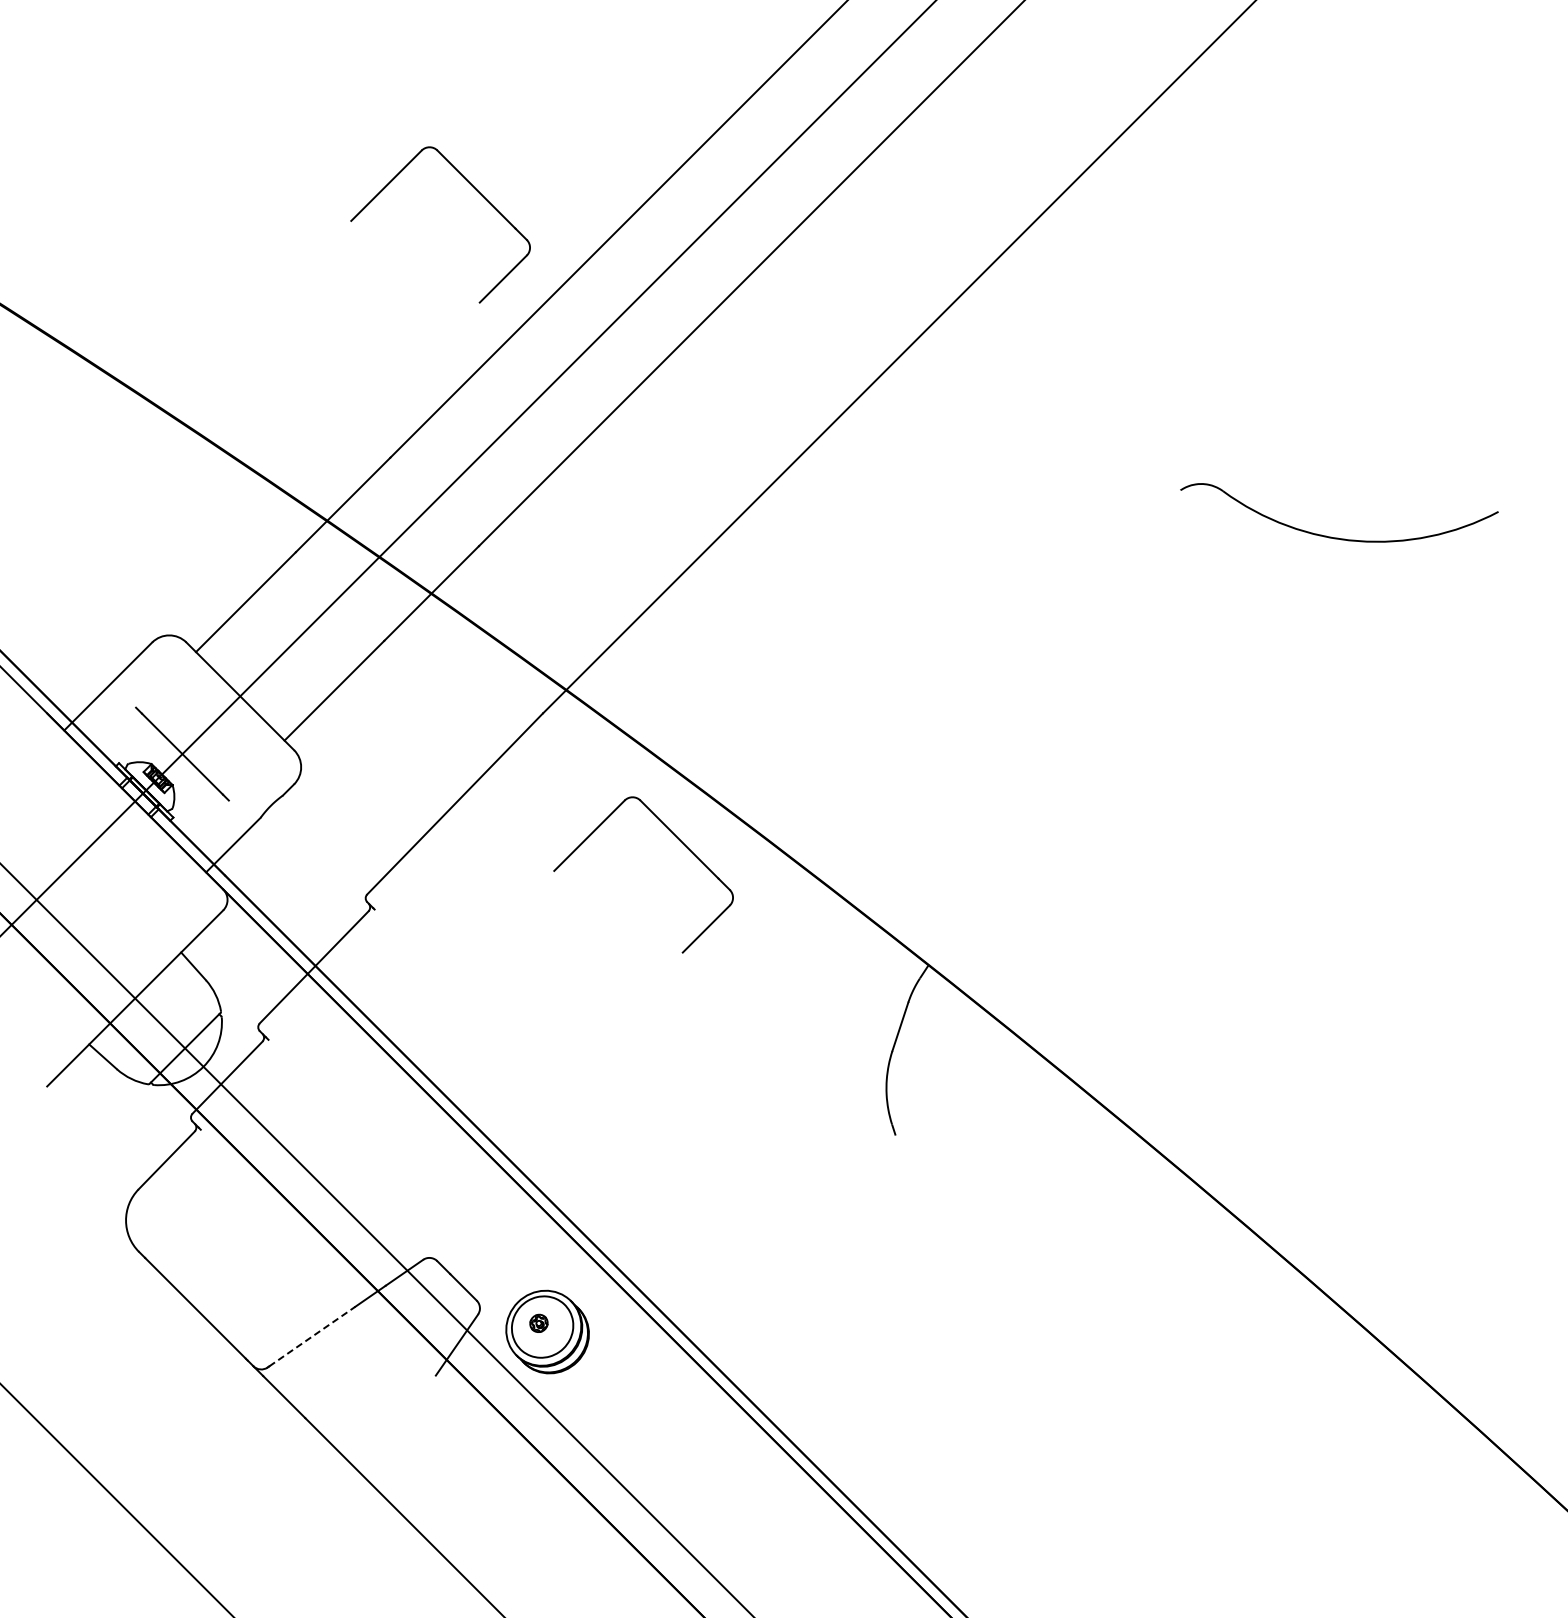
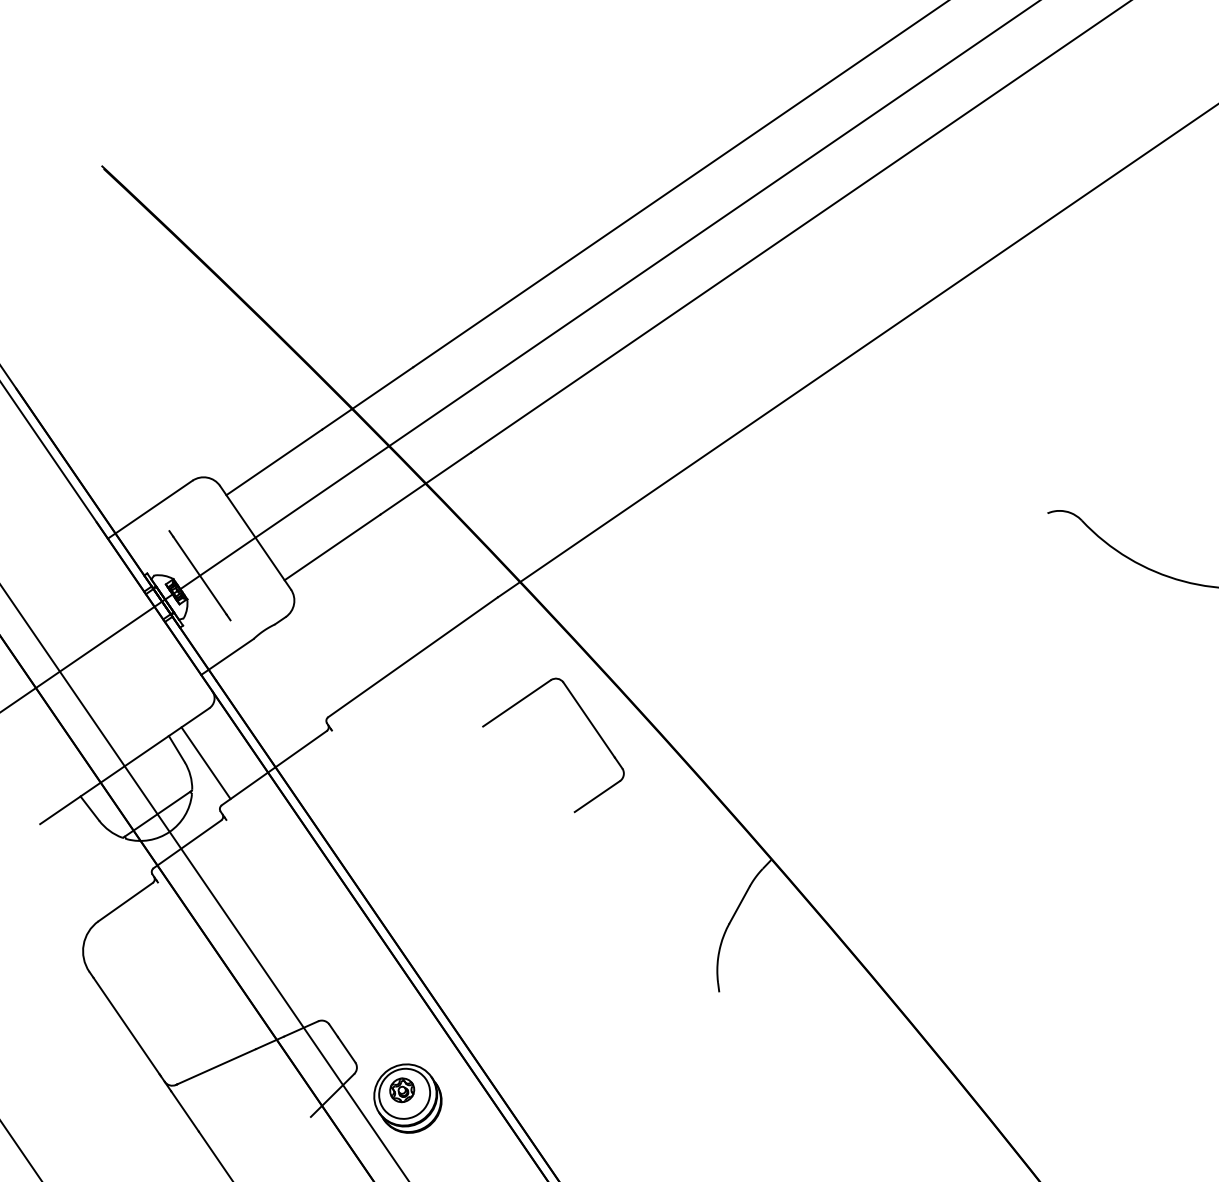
part: (475, 189) -> (522, 163), removed
line: (231, 976) -> (205, 763), added
part: (538, 1323) -> (401, 1090), size x1.67
line: (312, 1336) -> (217, 1066), dashed -> solid

